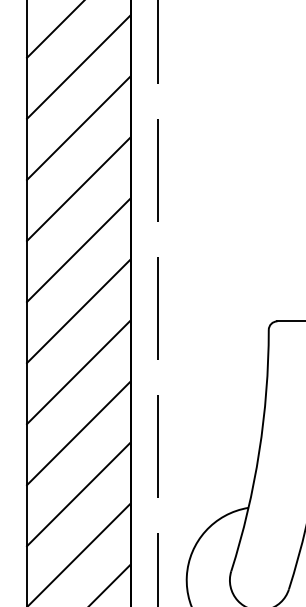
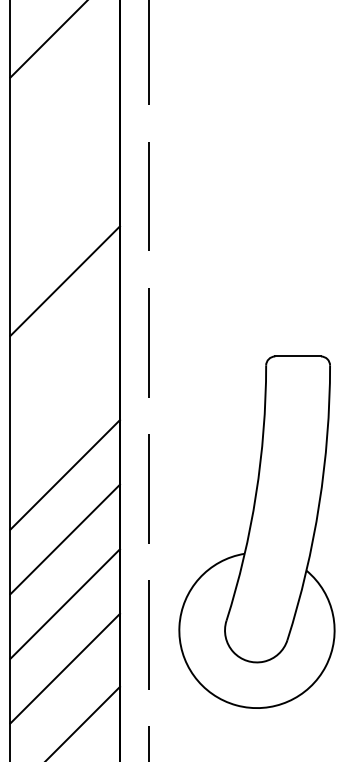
line: (78, 67) -> (64, 87), removed
line: (78, 127) -> (64, 151), removed
line: (78, 189) -> (64, 216), removed
line: (78, 311) -> (64, 345), removed
line: (78, 372) -> (64, 410), removed

